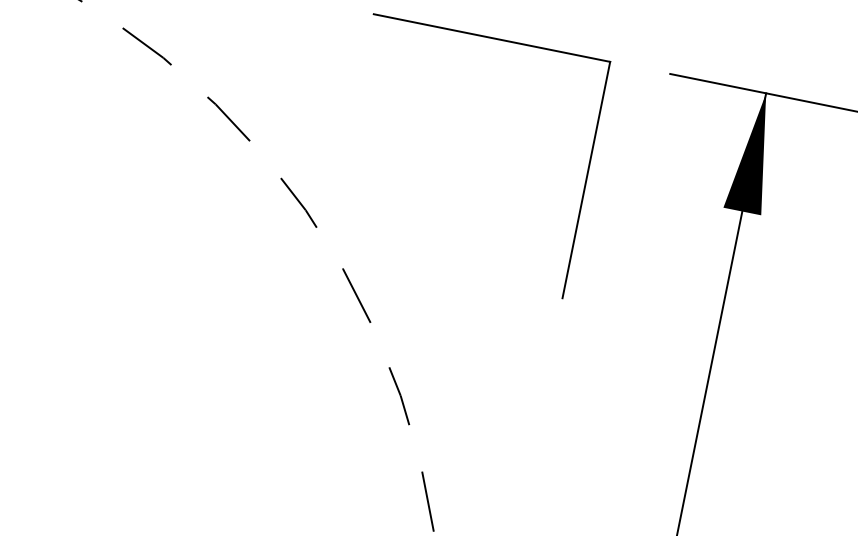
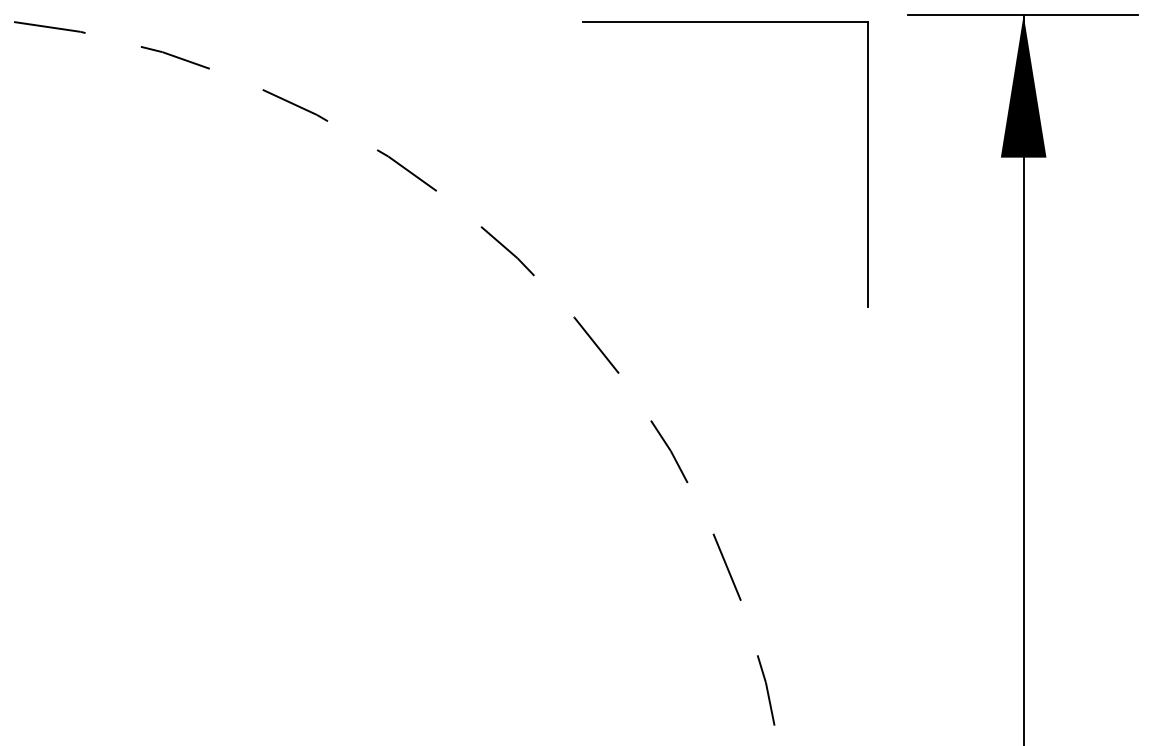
part: (492, 38) -> (725, 22), moved

